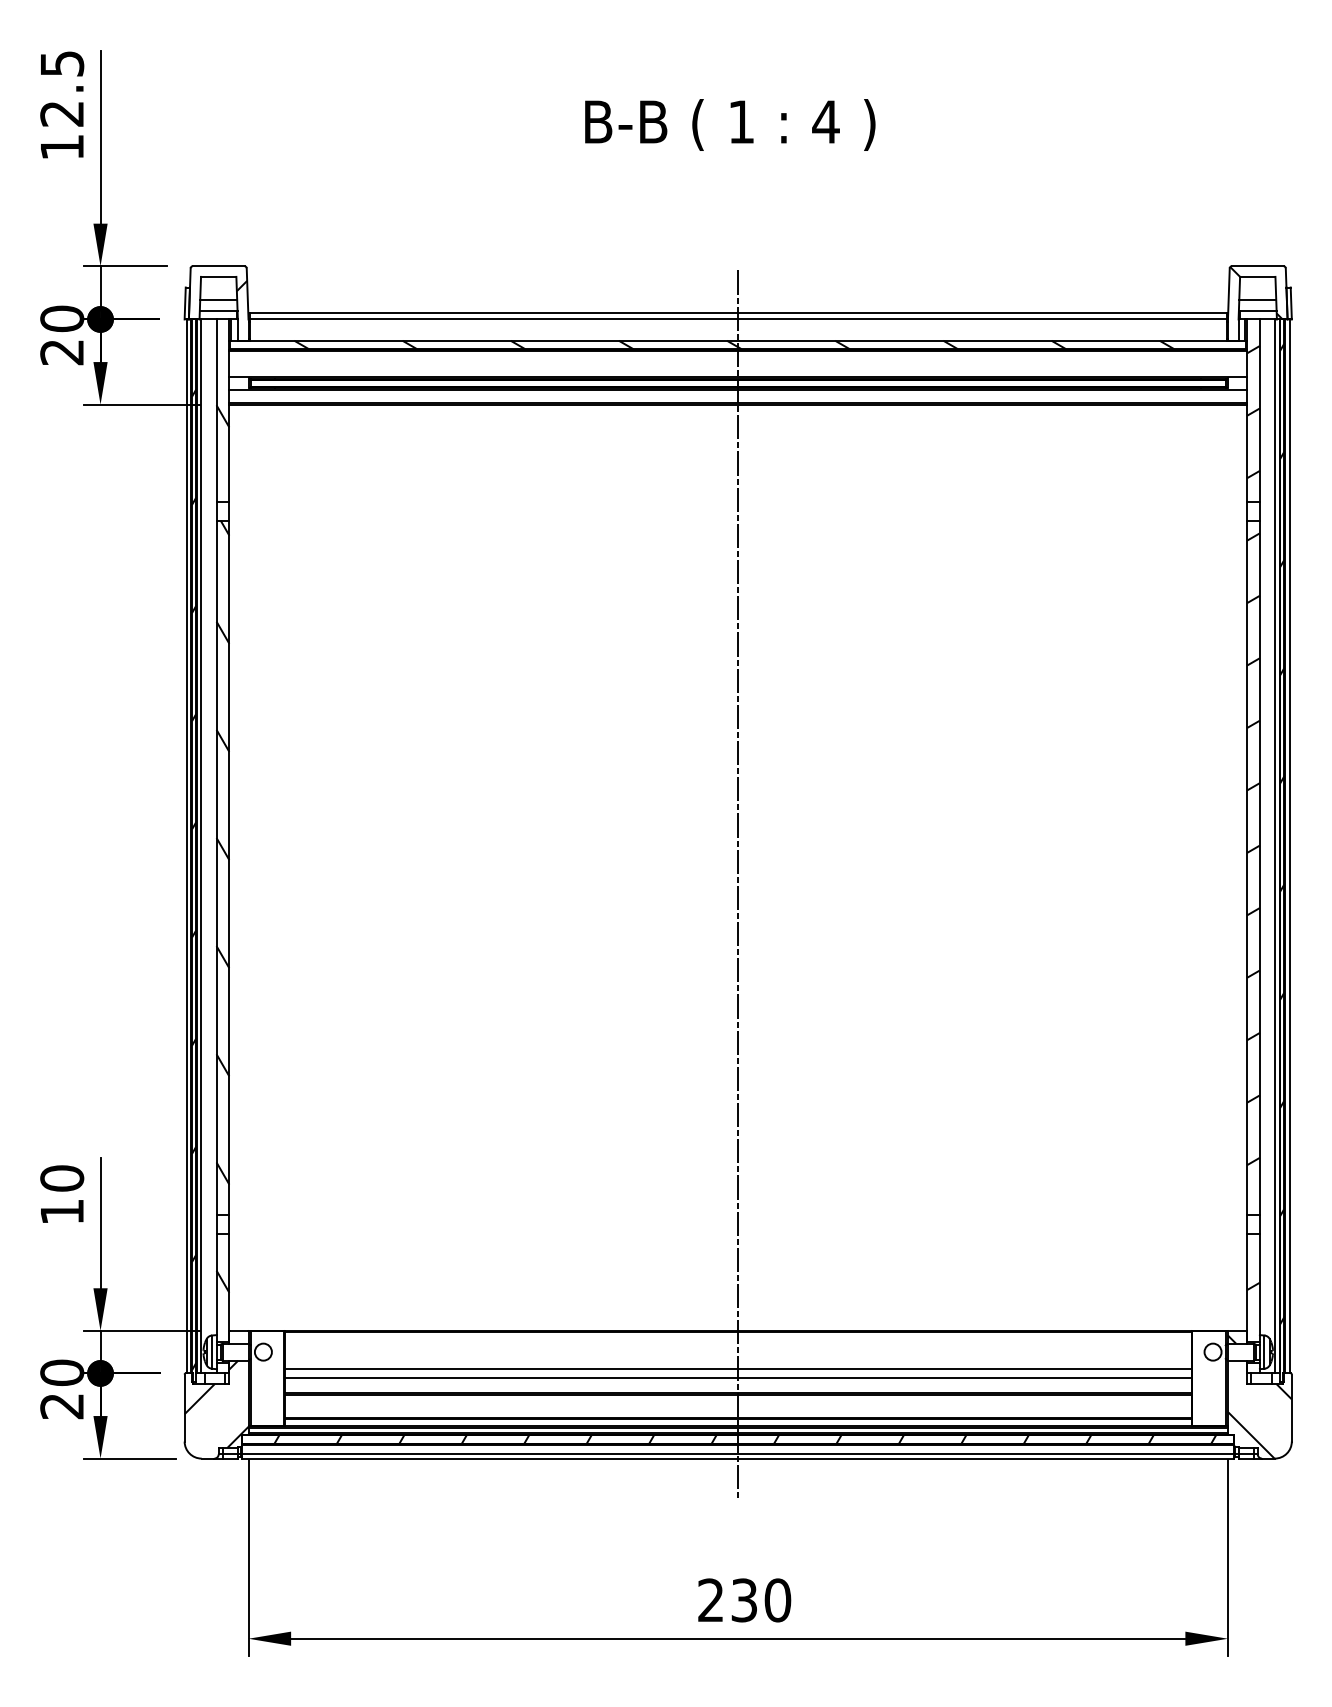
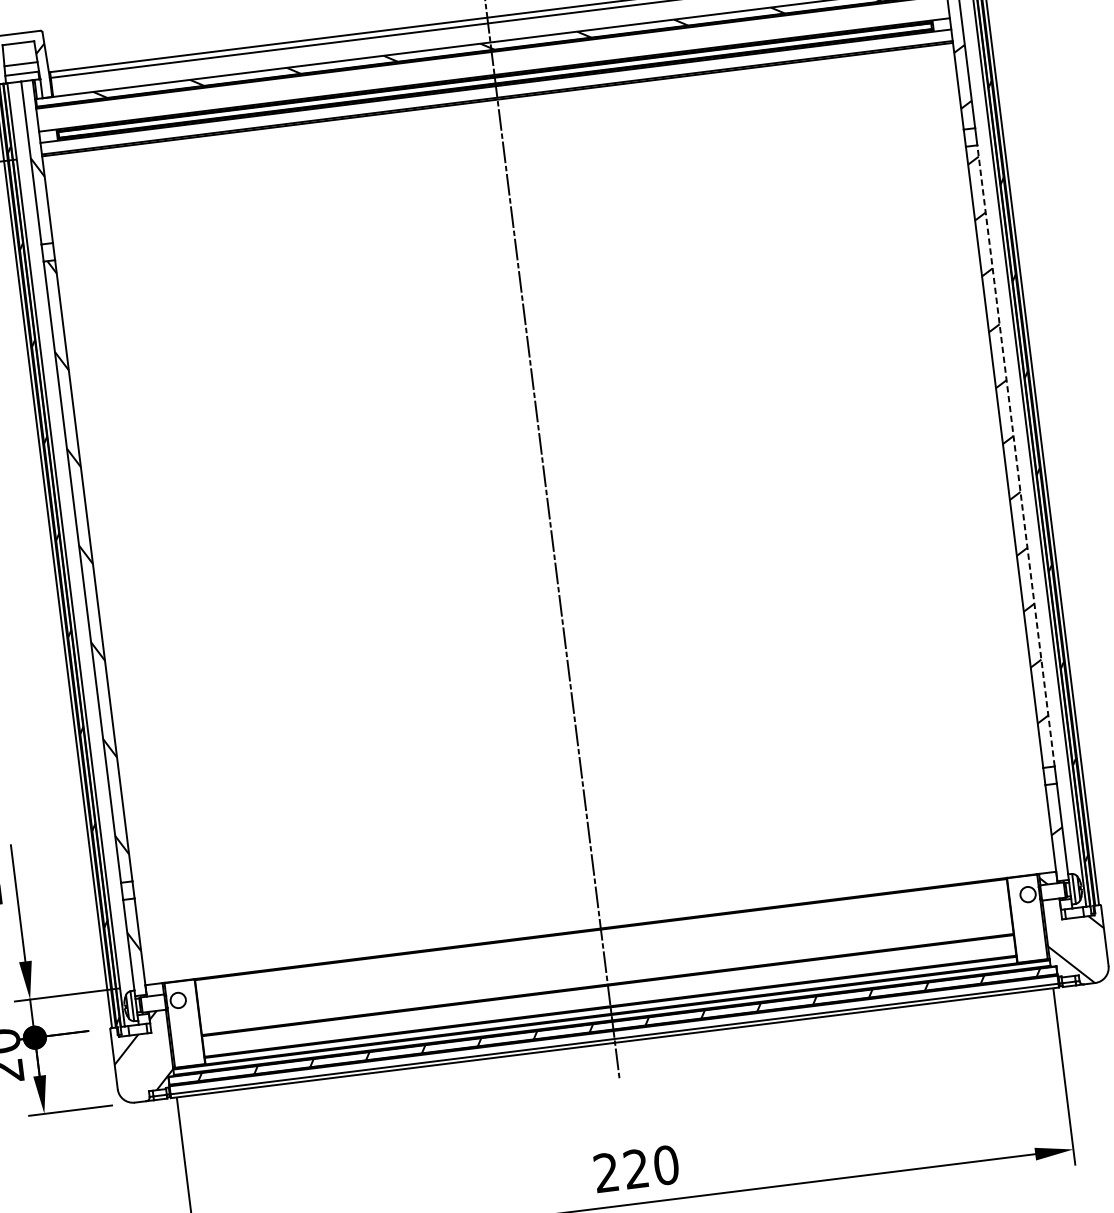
line: (1259, 867) -> (1015, 455), solid -> dashed
line: (737, 1369) -> (604, 963), removed
line: (737, 1377) -> (605, 970), removed
text: (743, 1600) -> (635, 1169), 230 -> 220

